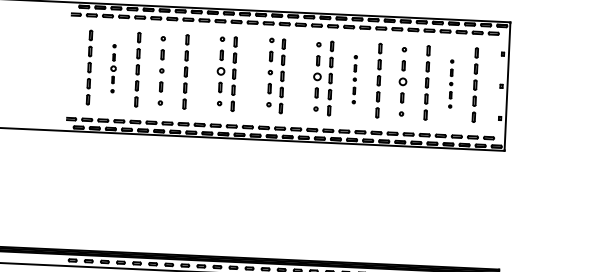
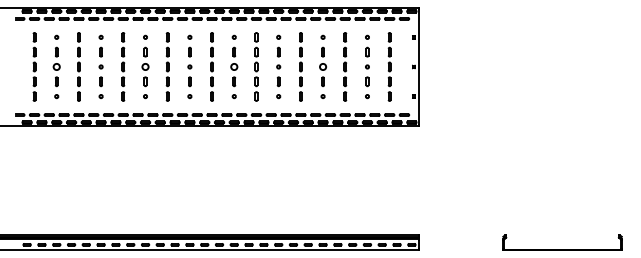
part: (113, 68) -> (56, 66), size x1.43
part: (221, 70) -> (145, 66), moved
part: (270, 72) -> (189, 66), moved
part: (317, 76) -> (234, 66), moved
part: (354, 79) -> (278, 66), size x1.43
part: (451, 83) -> (367, 66), size x1.43

